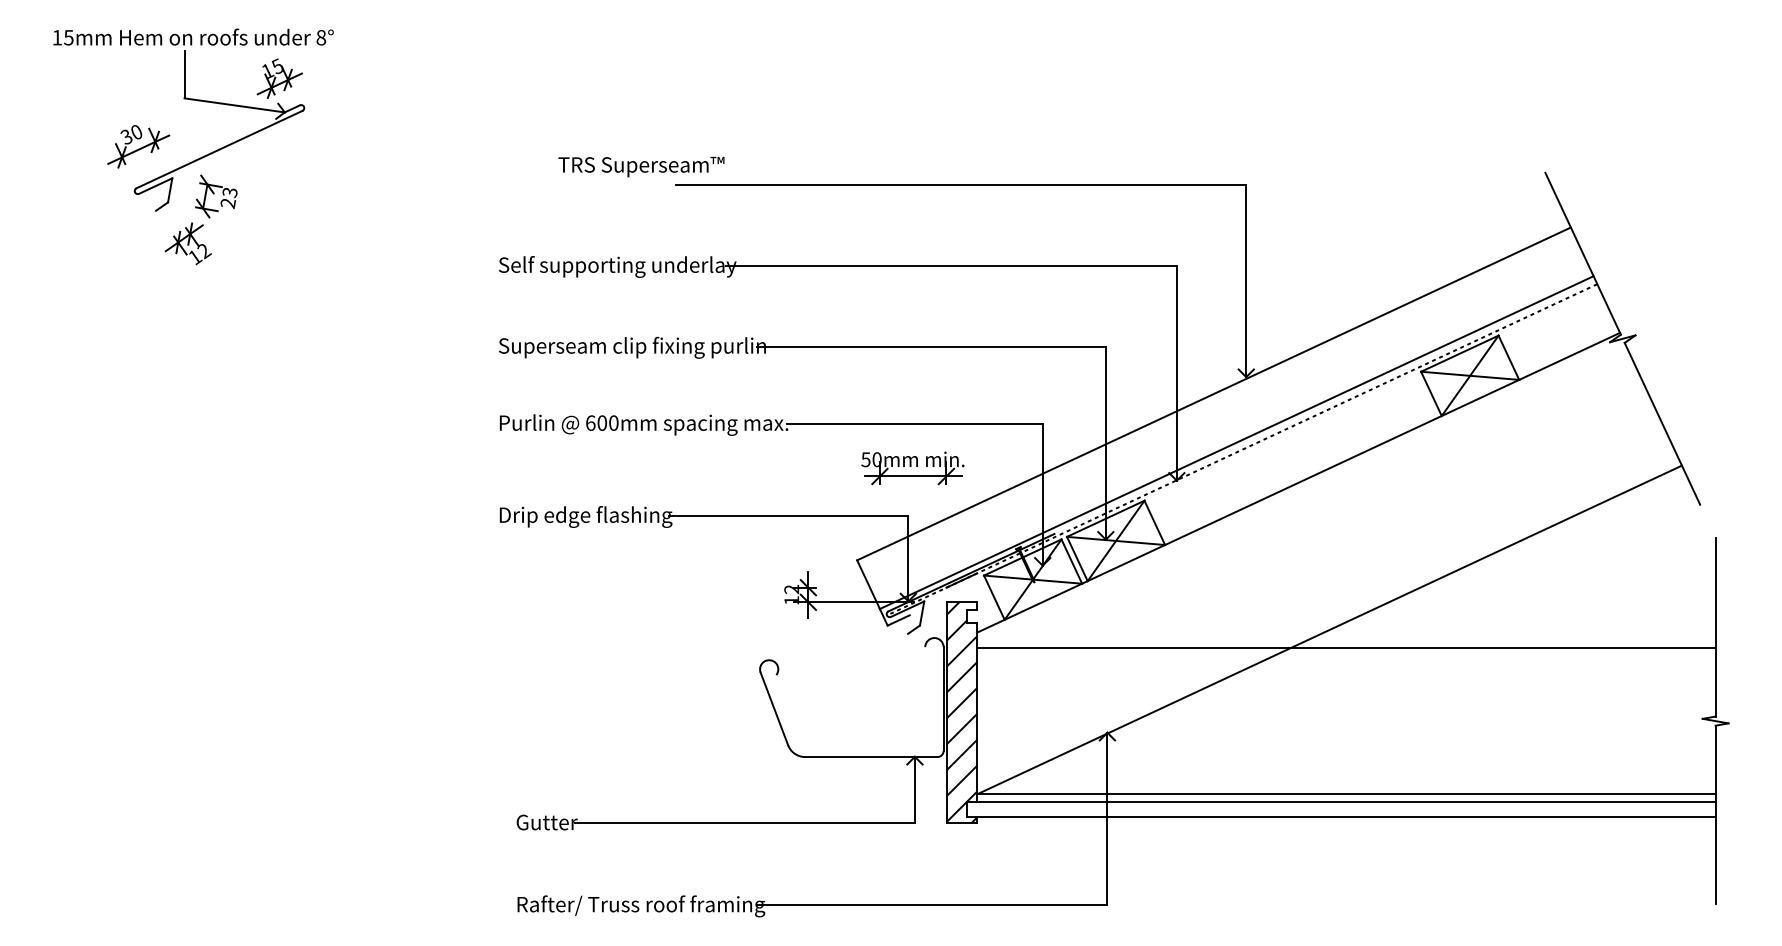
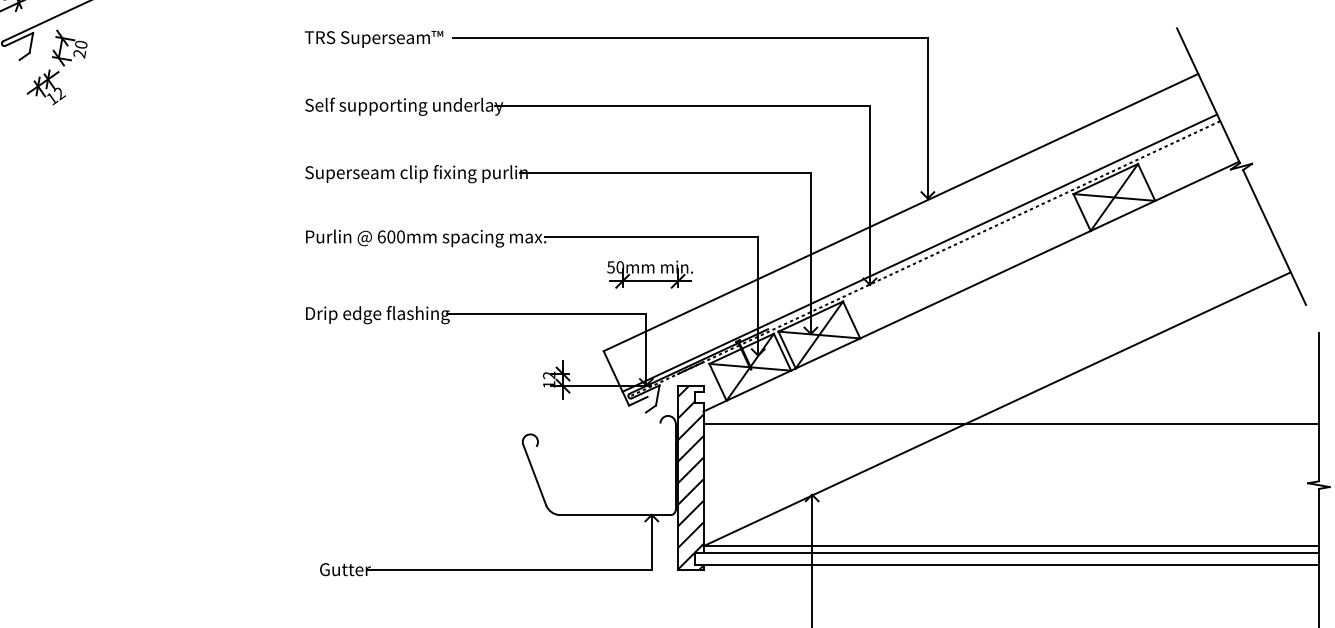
text: (641, 166) -> (374, 38), moved
text: (229, 192) -> (80, 44), 23 -> 20

